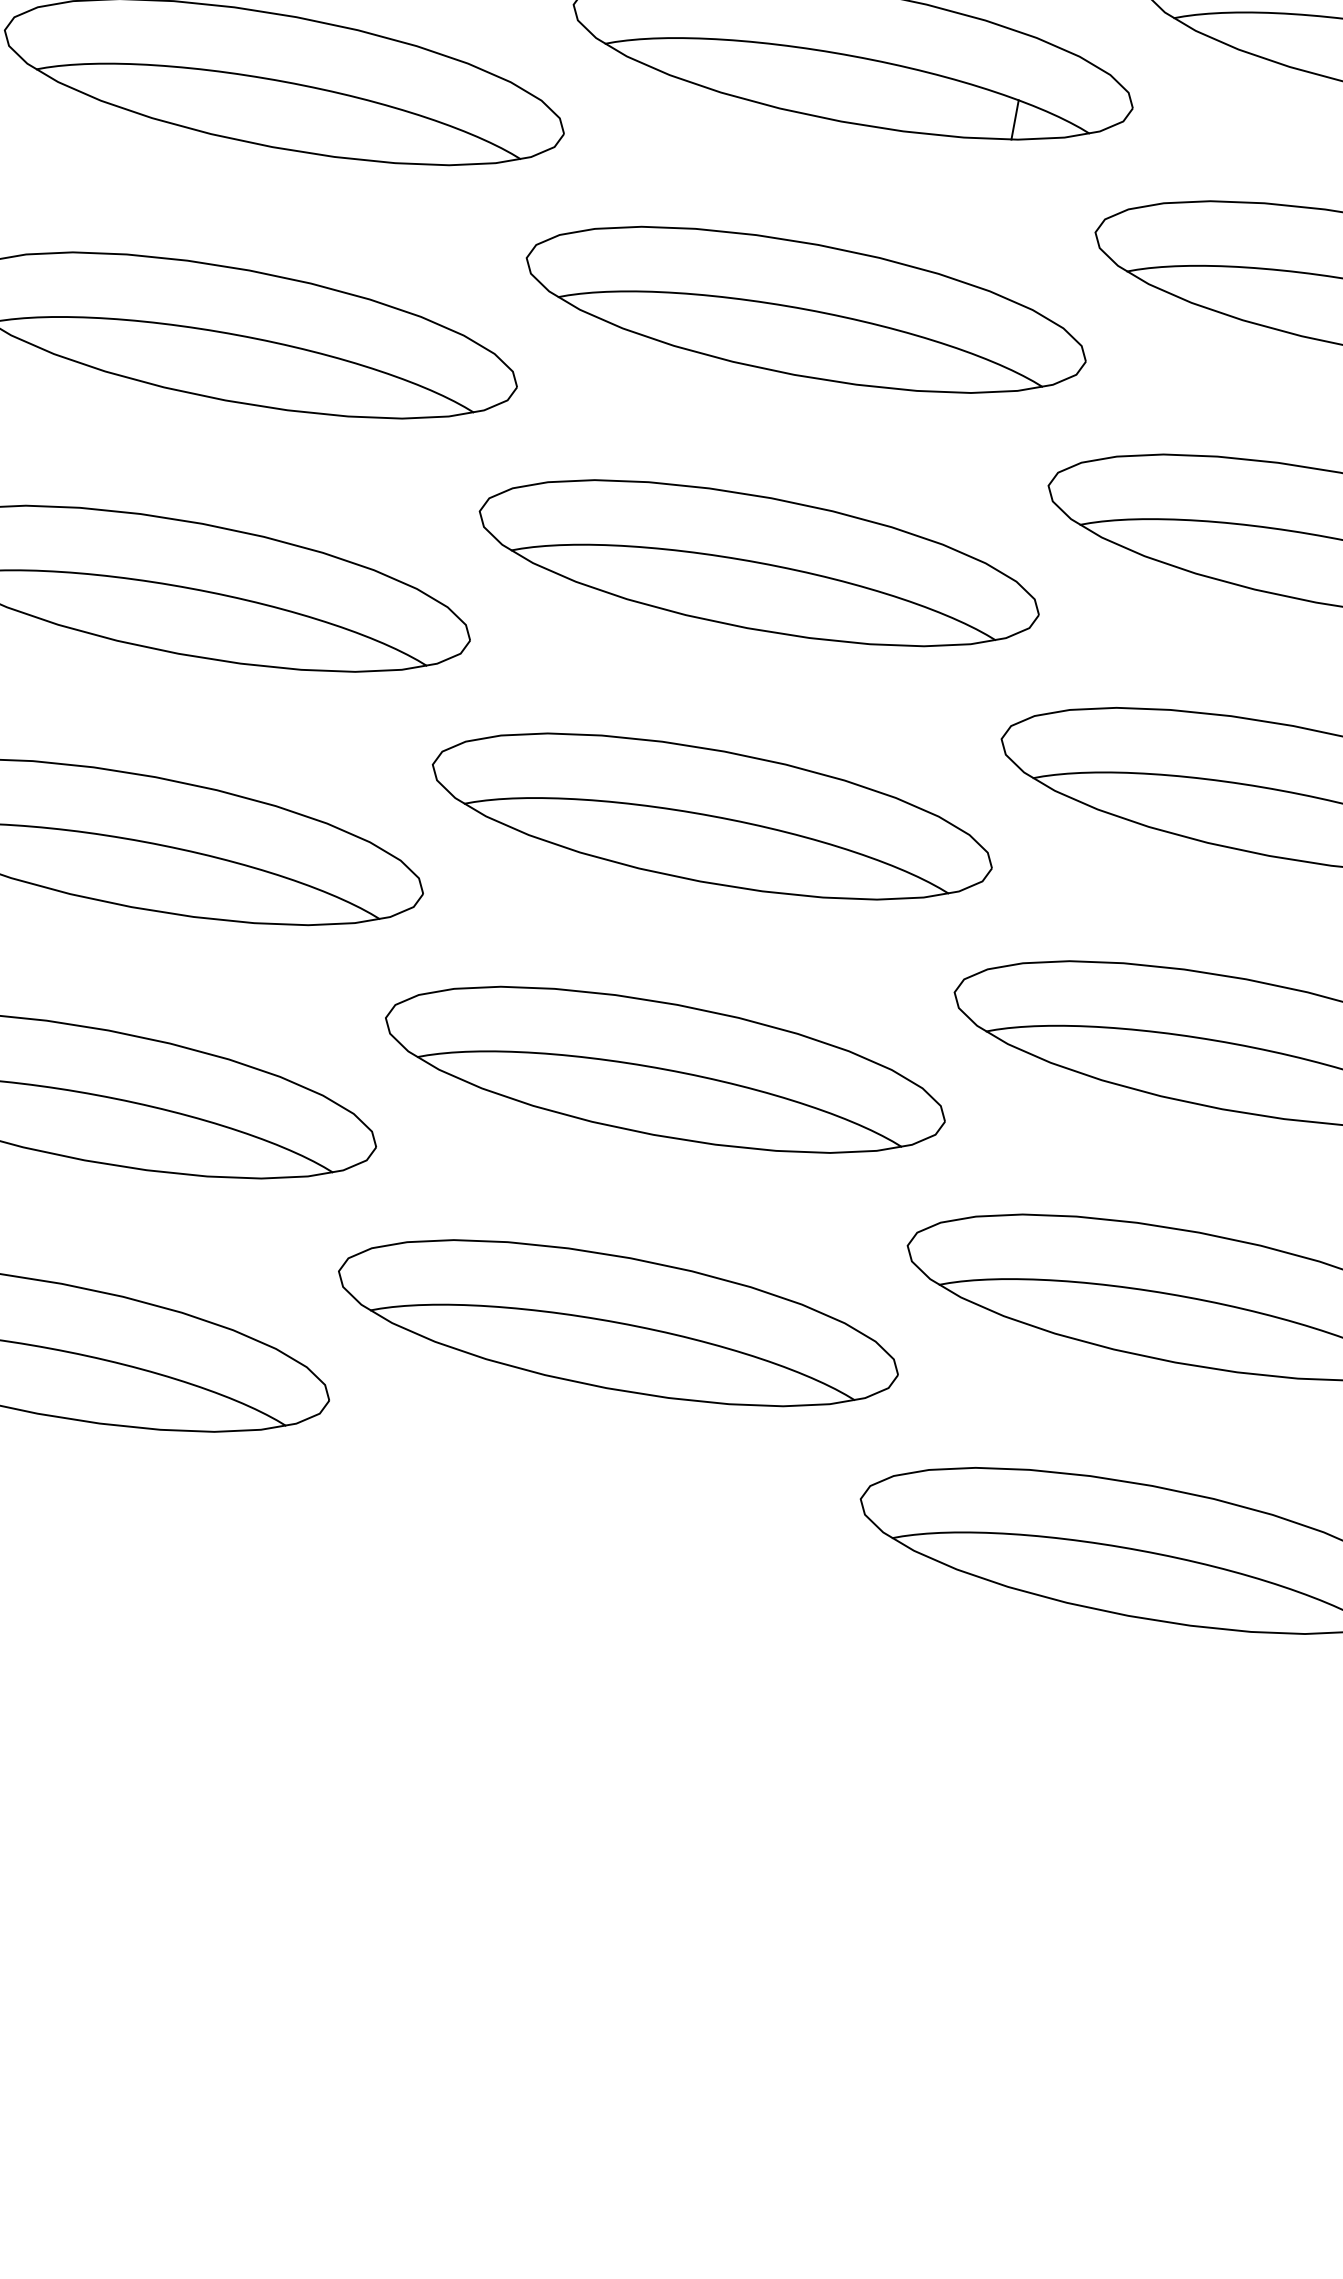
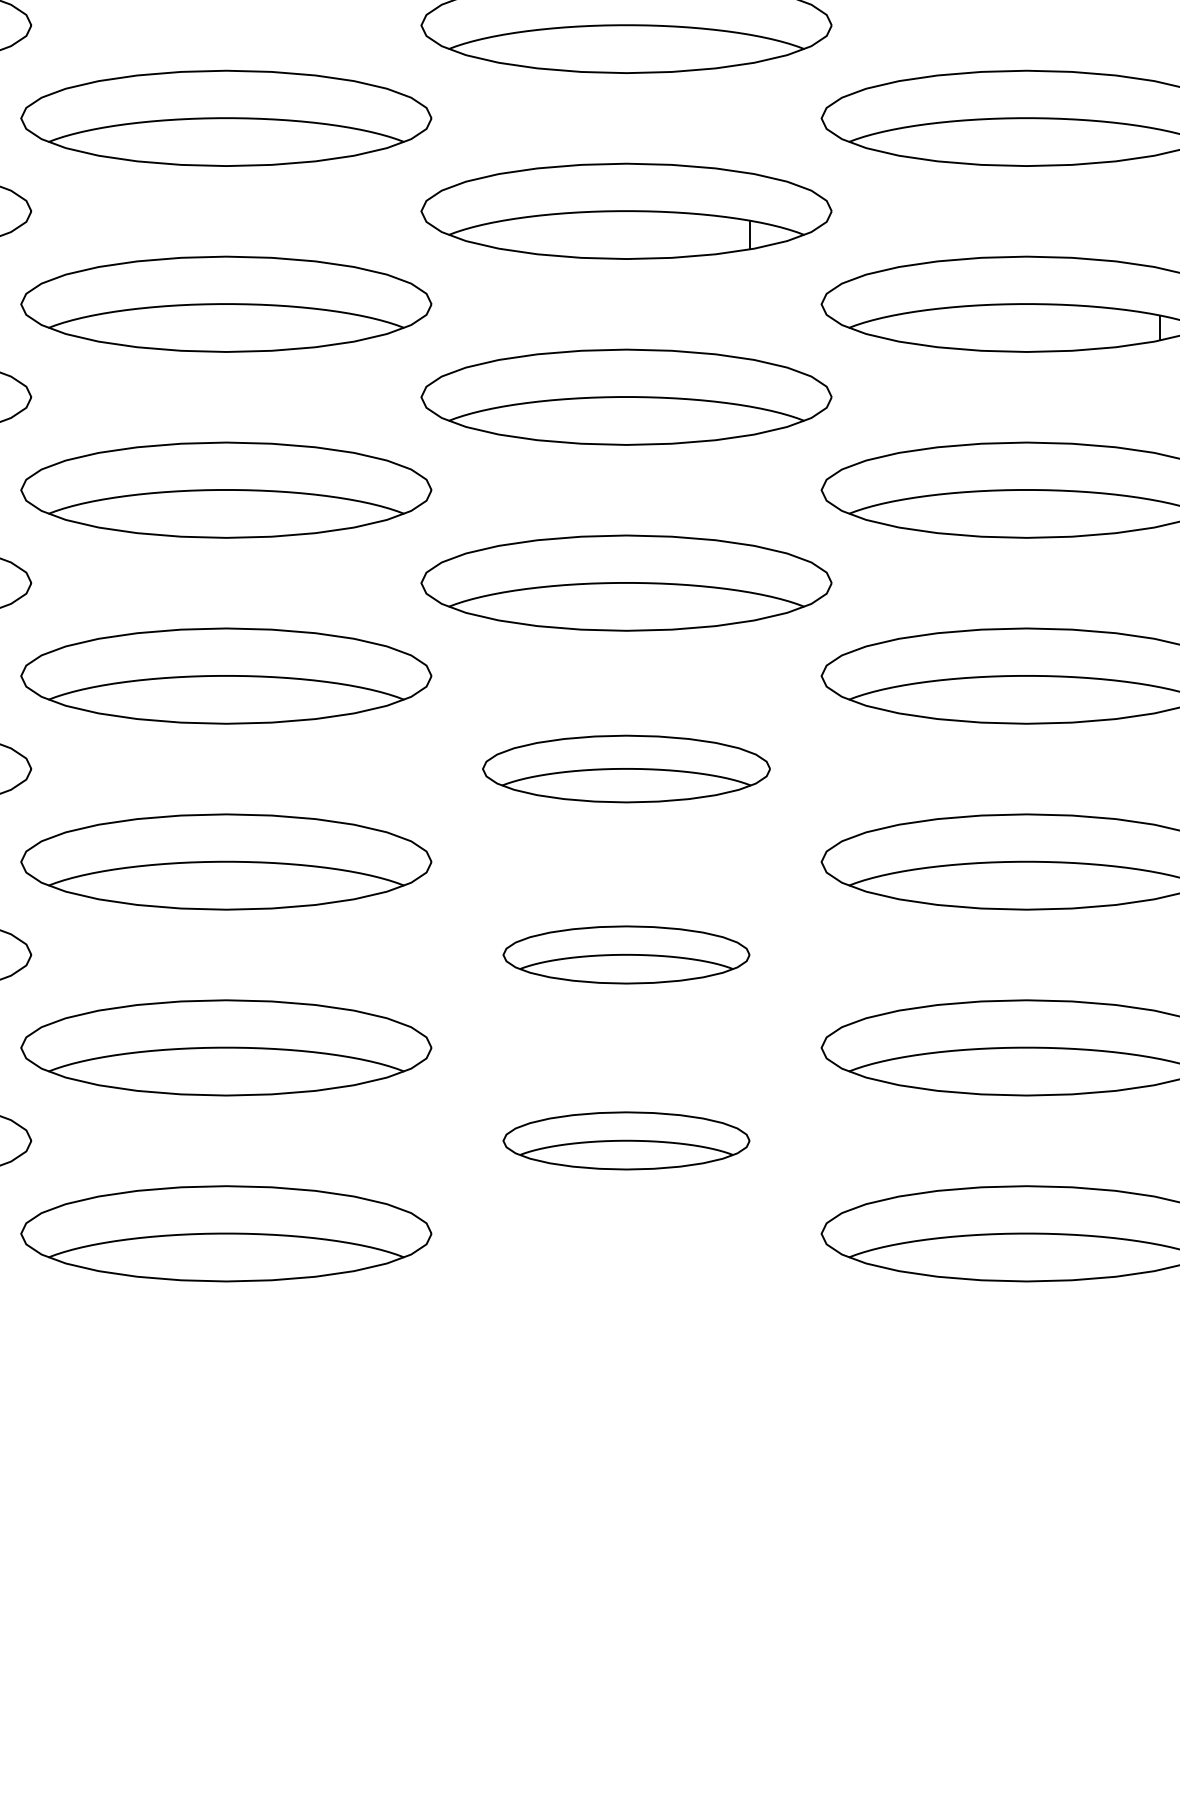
part: (712, 815) -> (626, 768), size x0.7
part: (665, 1069) -> (626, 954), size x0.6
part: (618, 1322) -> (626, 1140), size x0.6

